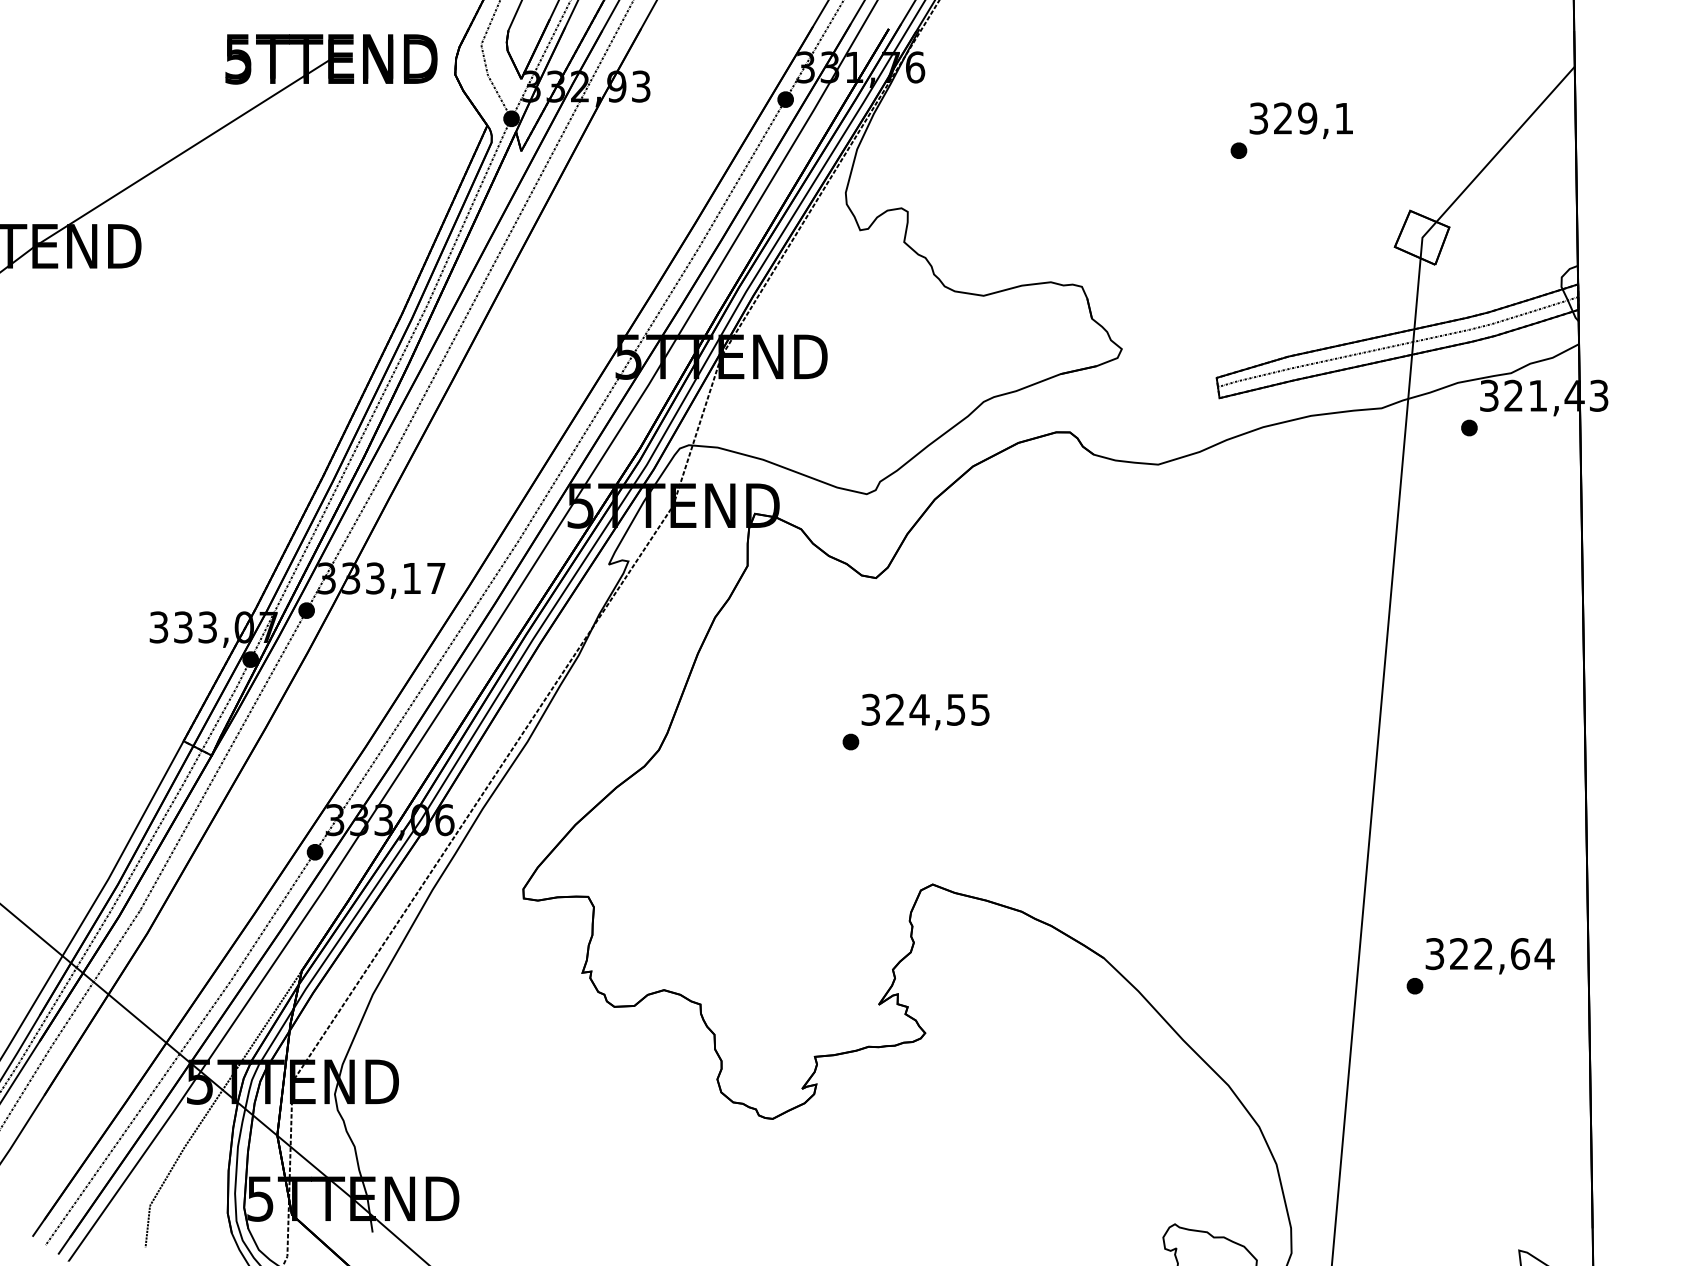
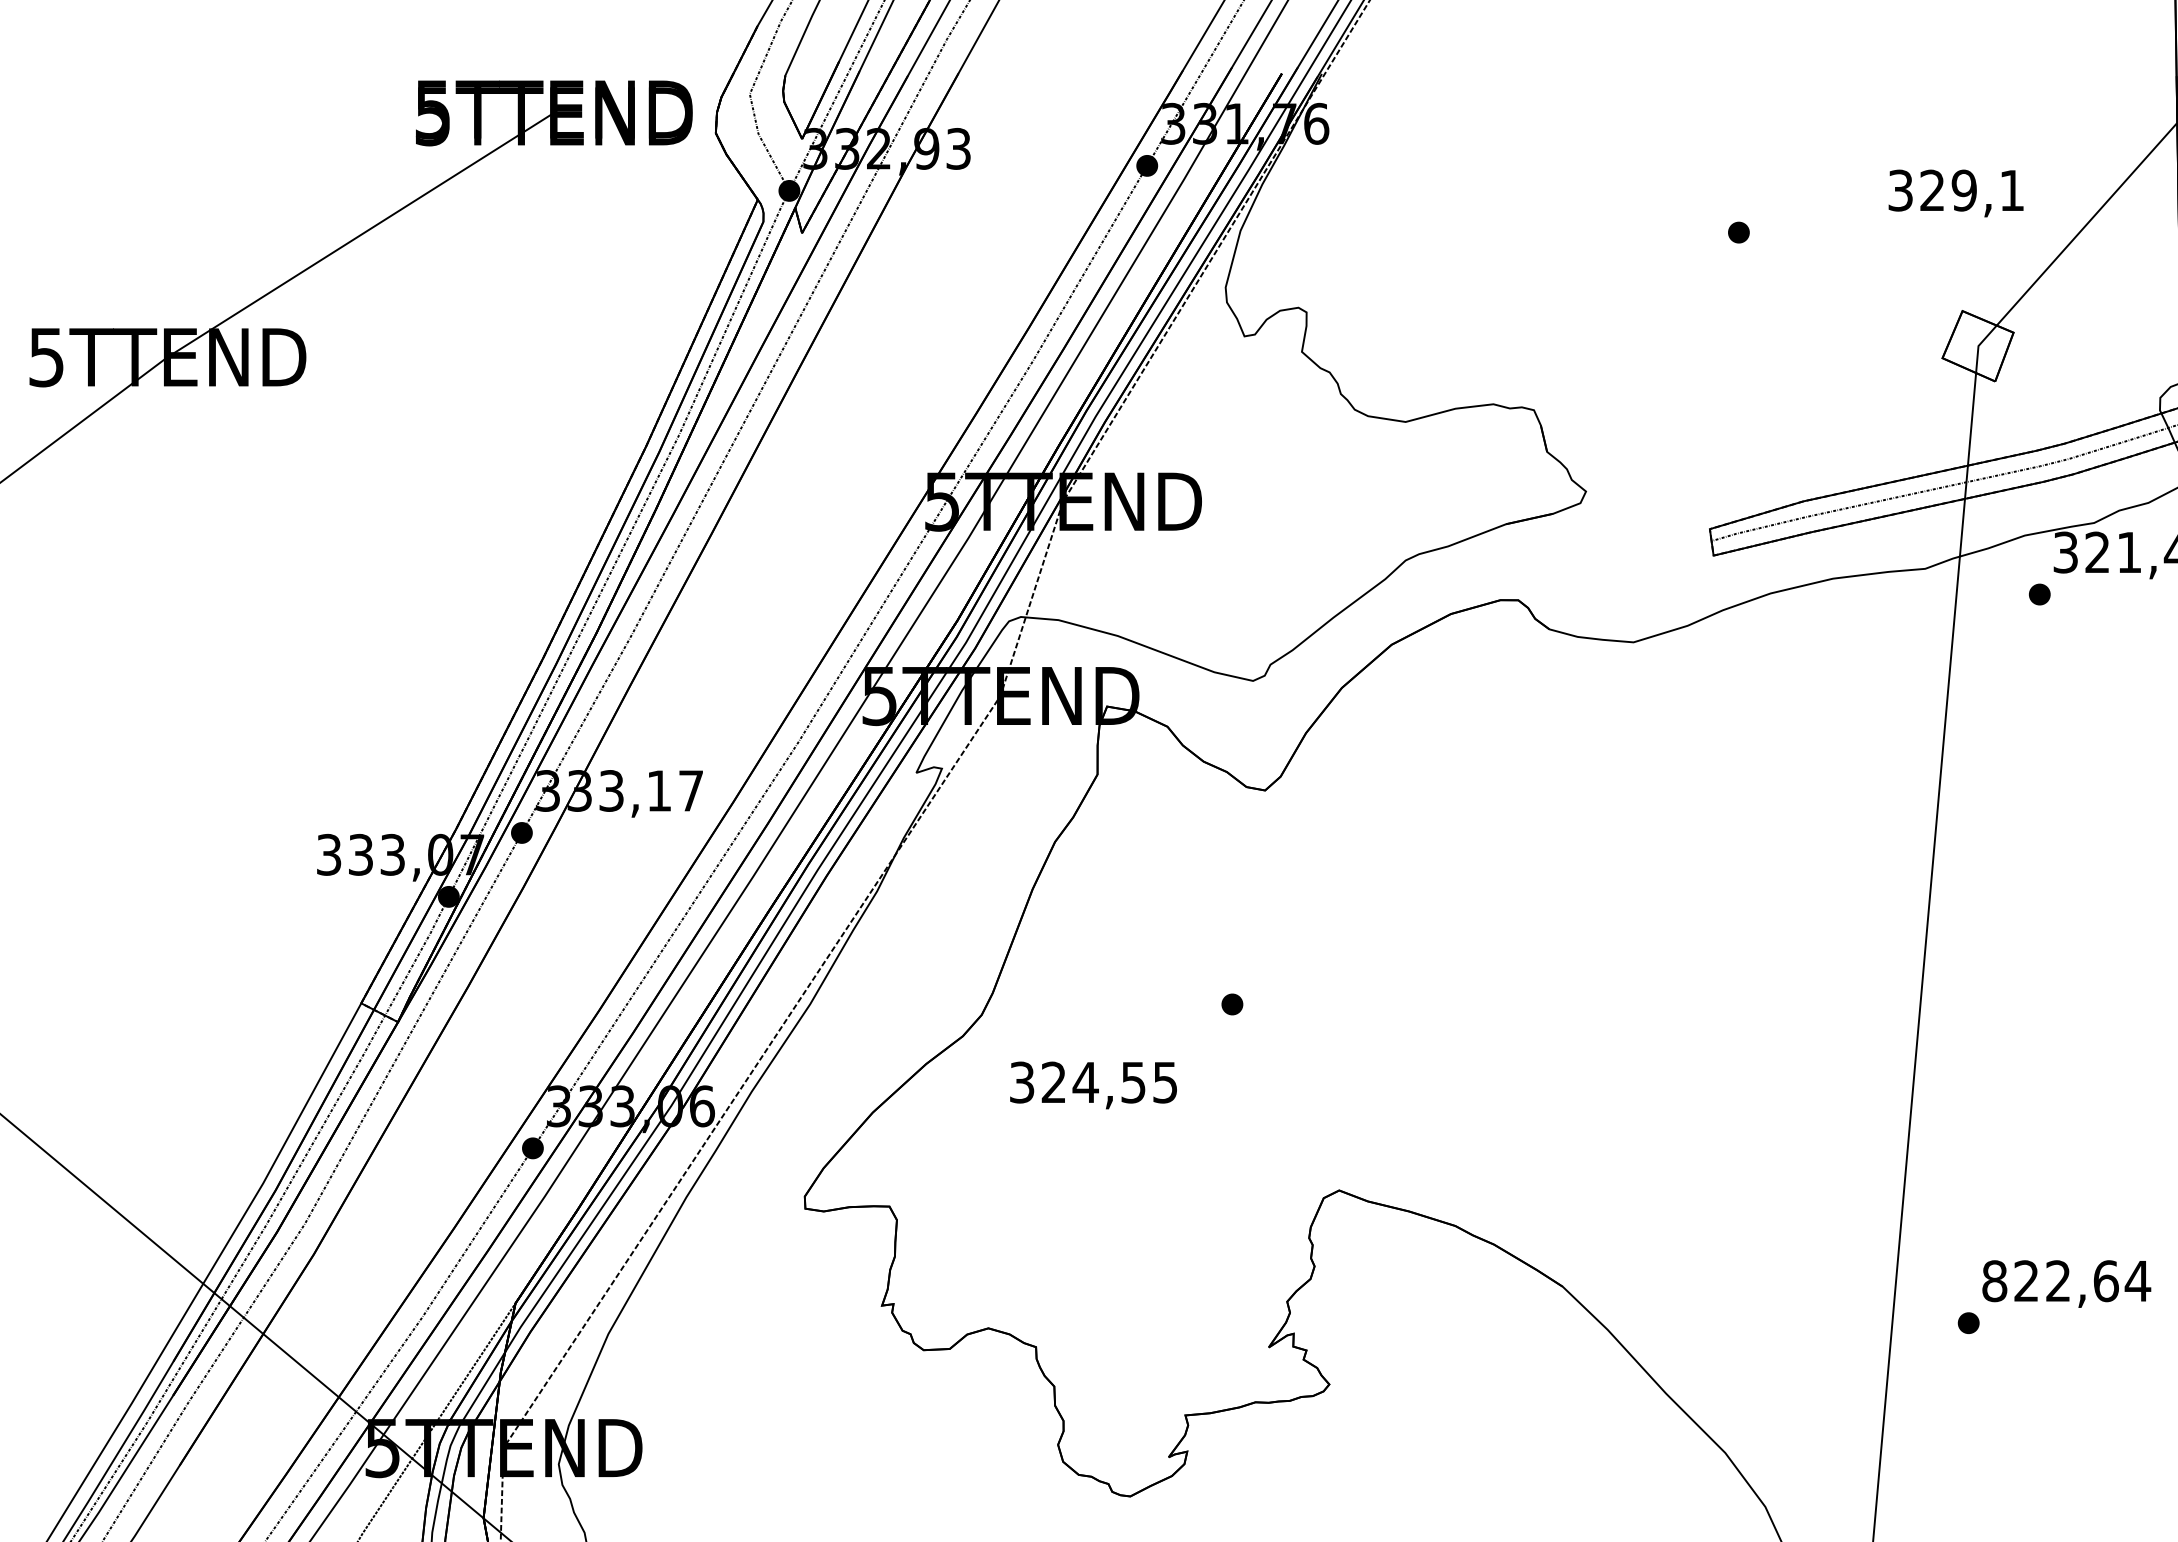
text: (1300, 120) -> (1955, 193), moved
text: (925, 711) -> (1093, 1084), moved
text: (1434, 954) -> (1994, 1281), 322,64 -> 822,64

